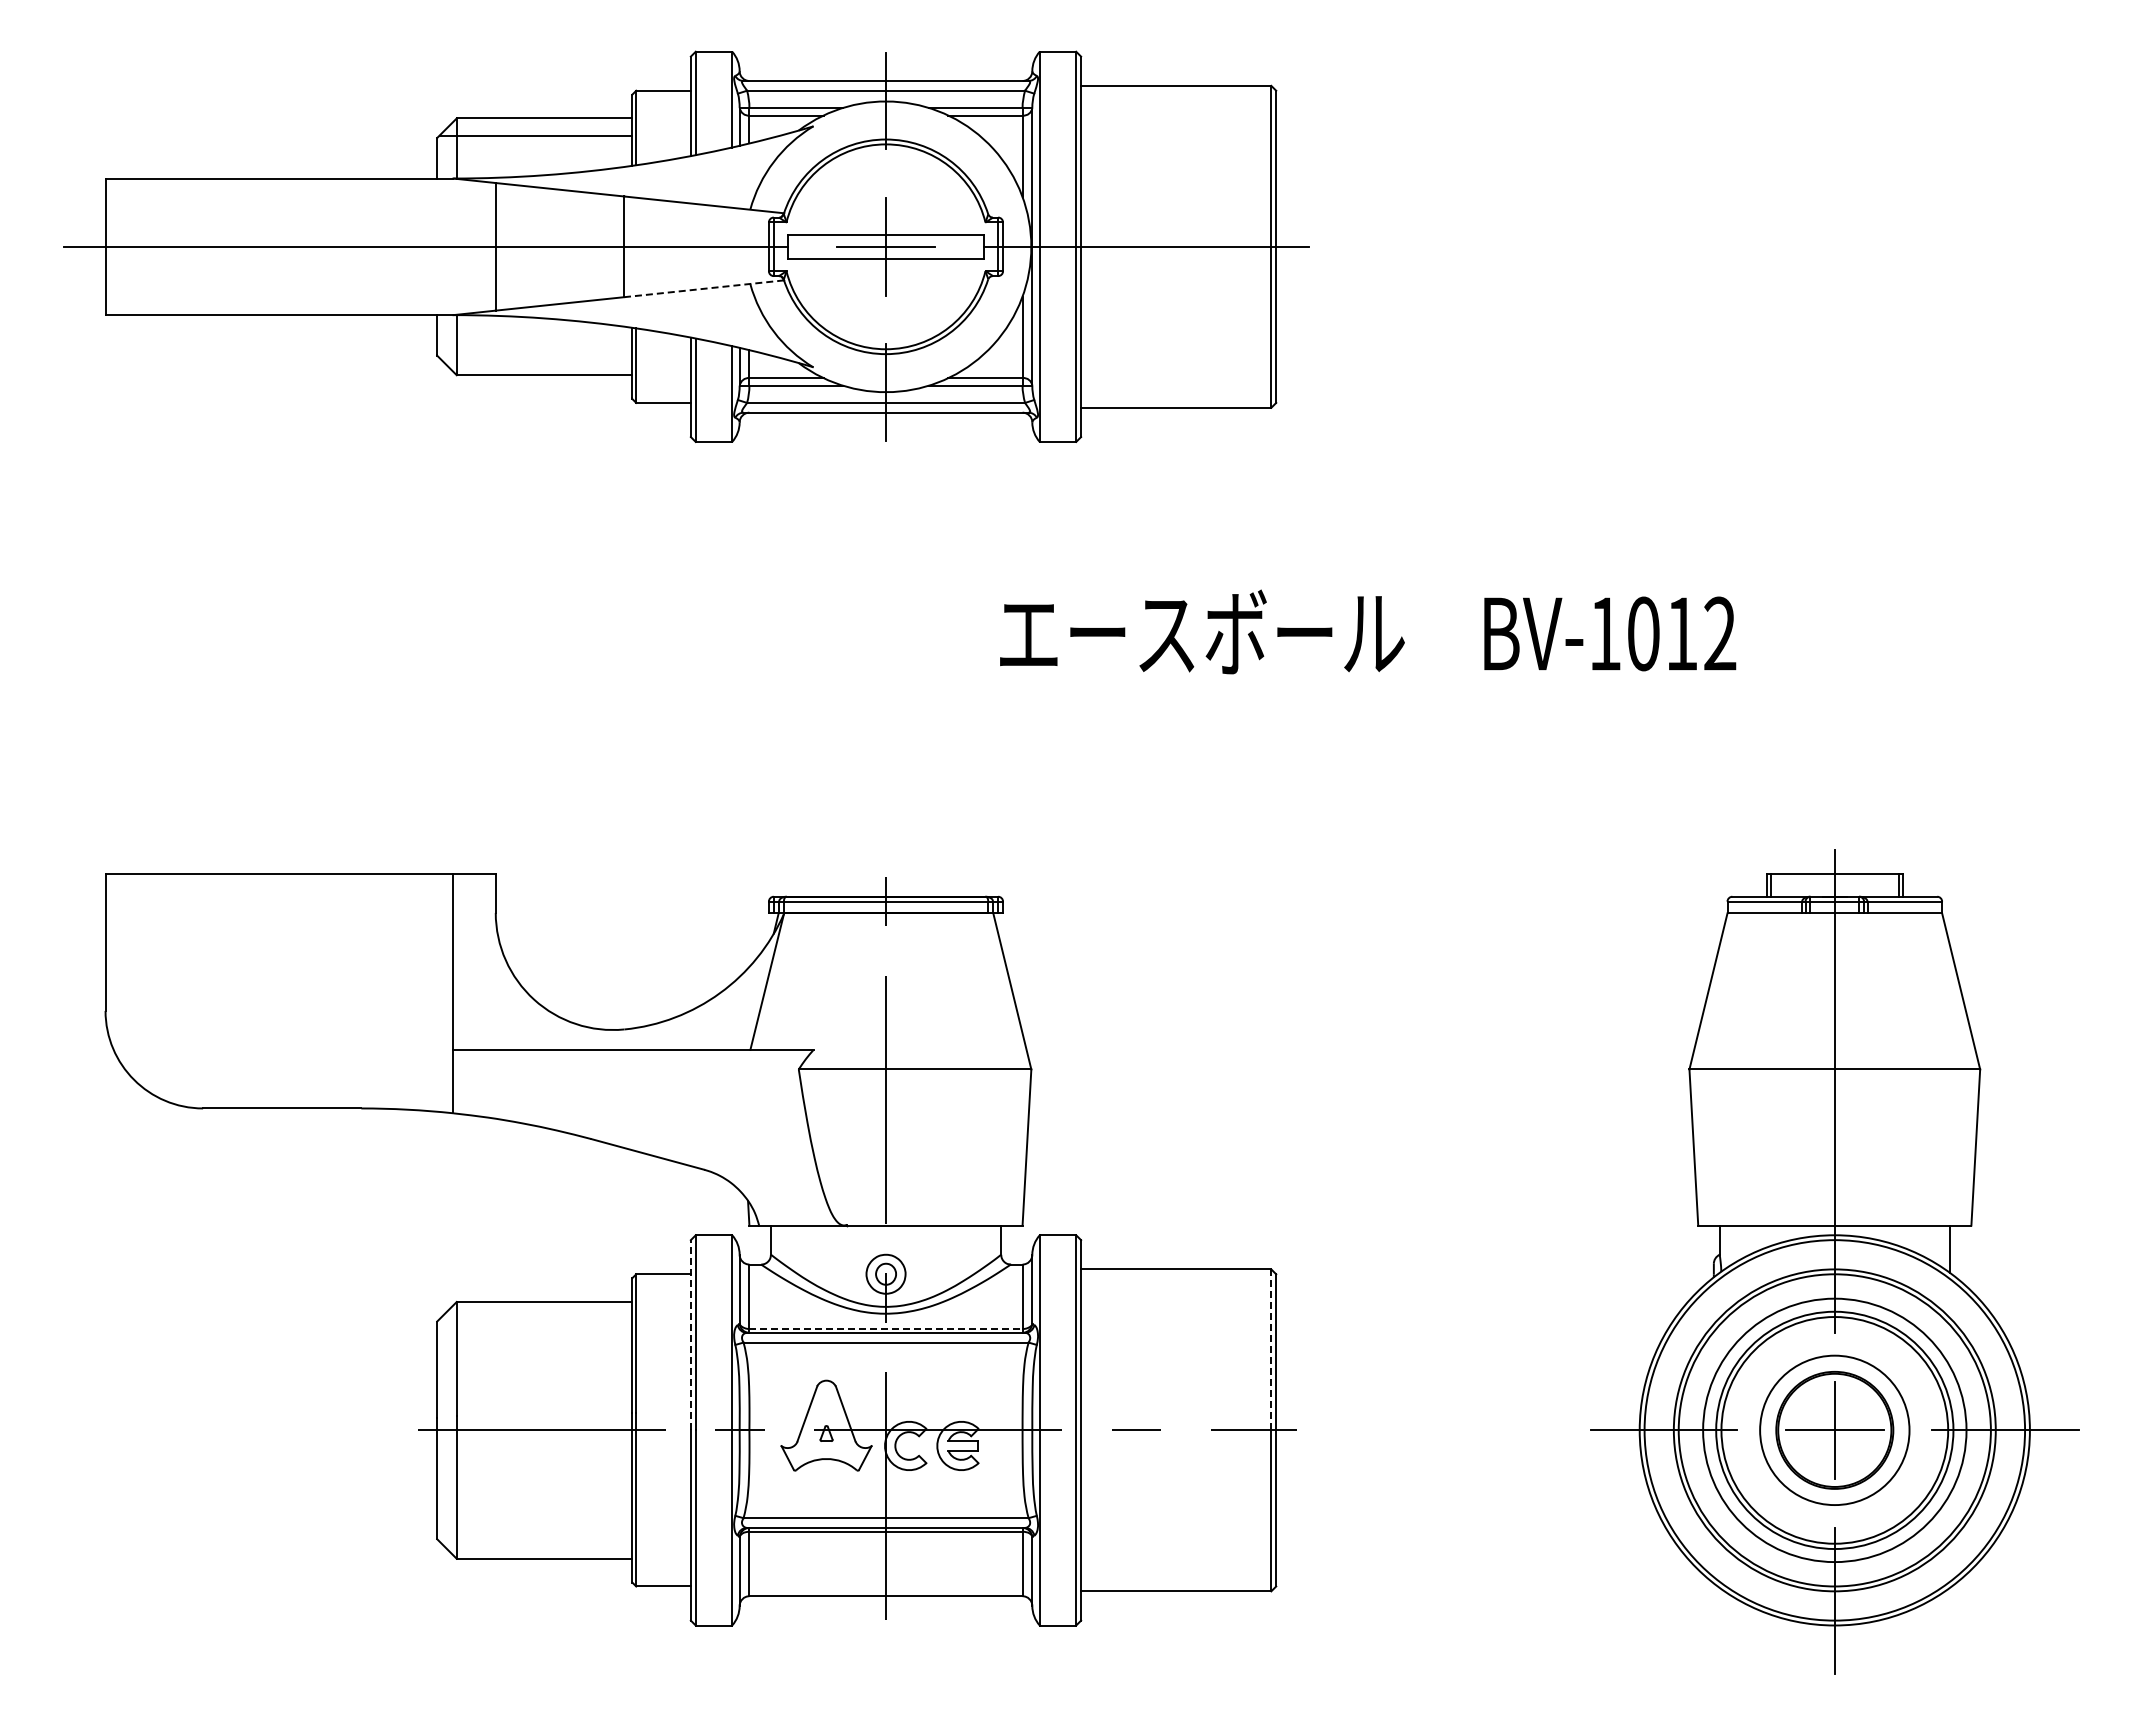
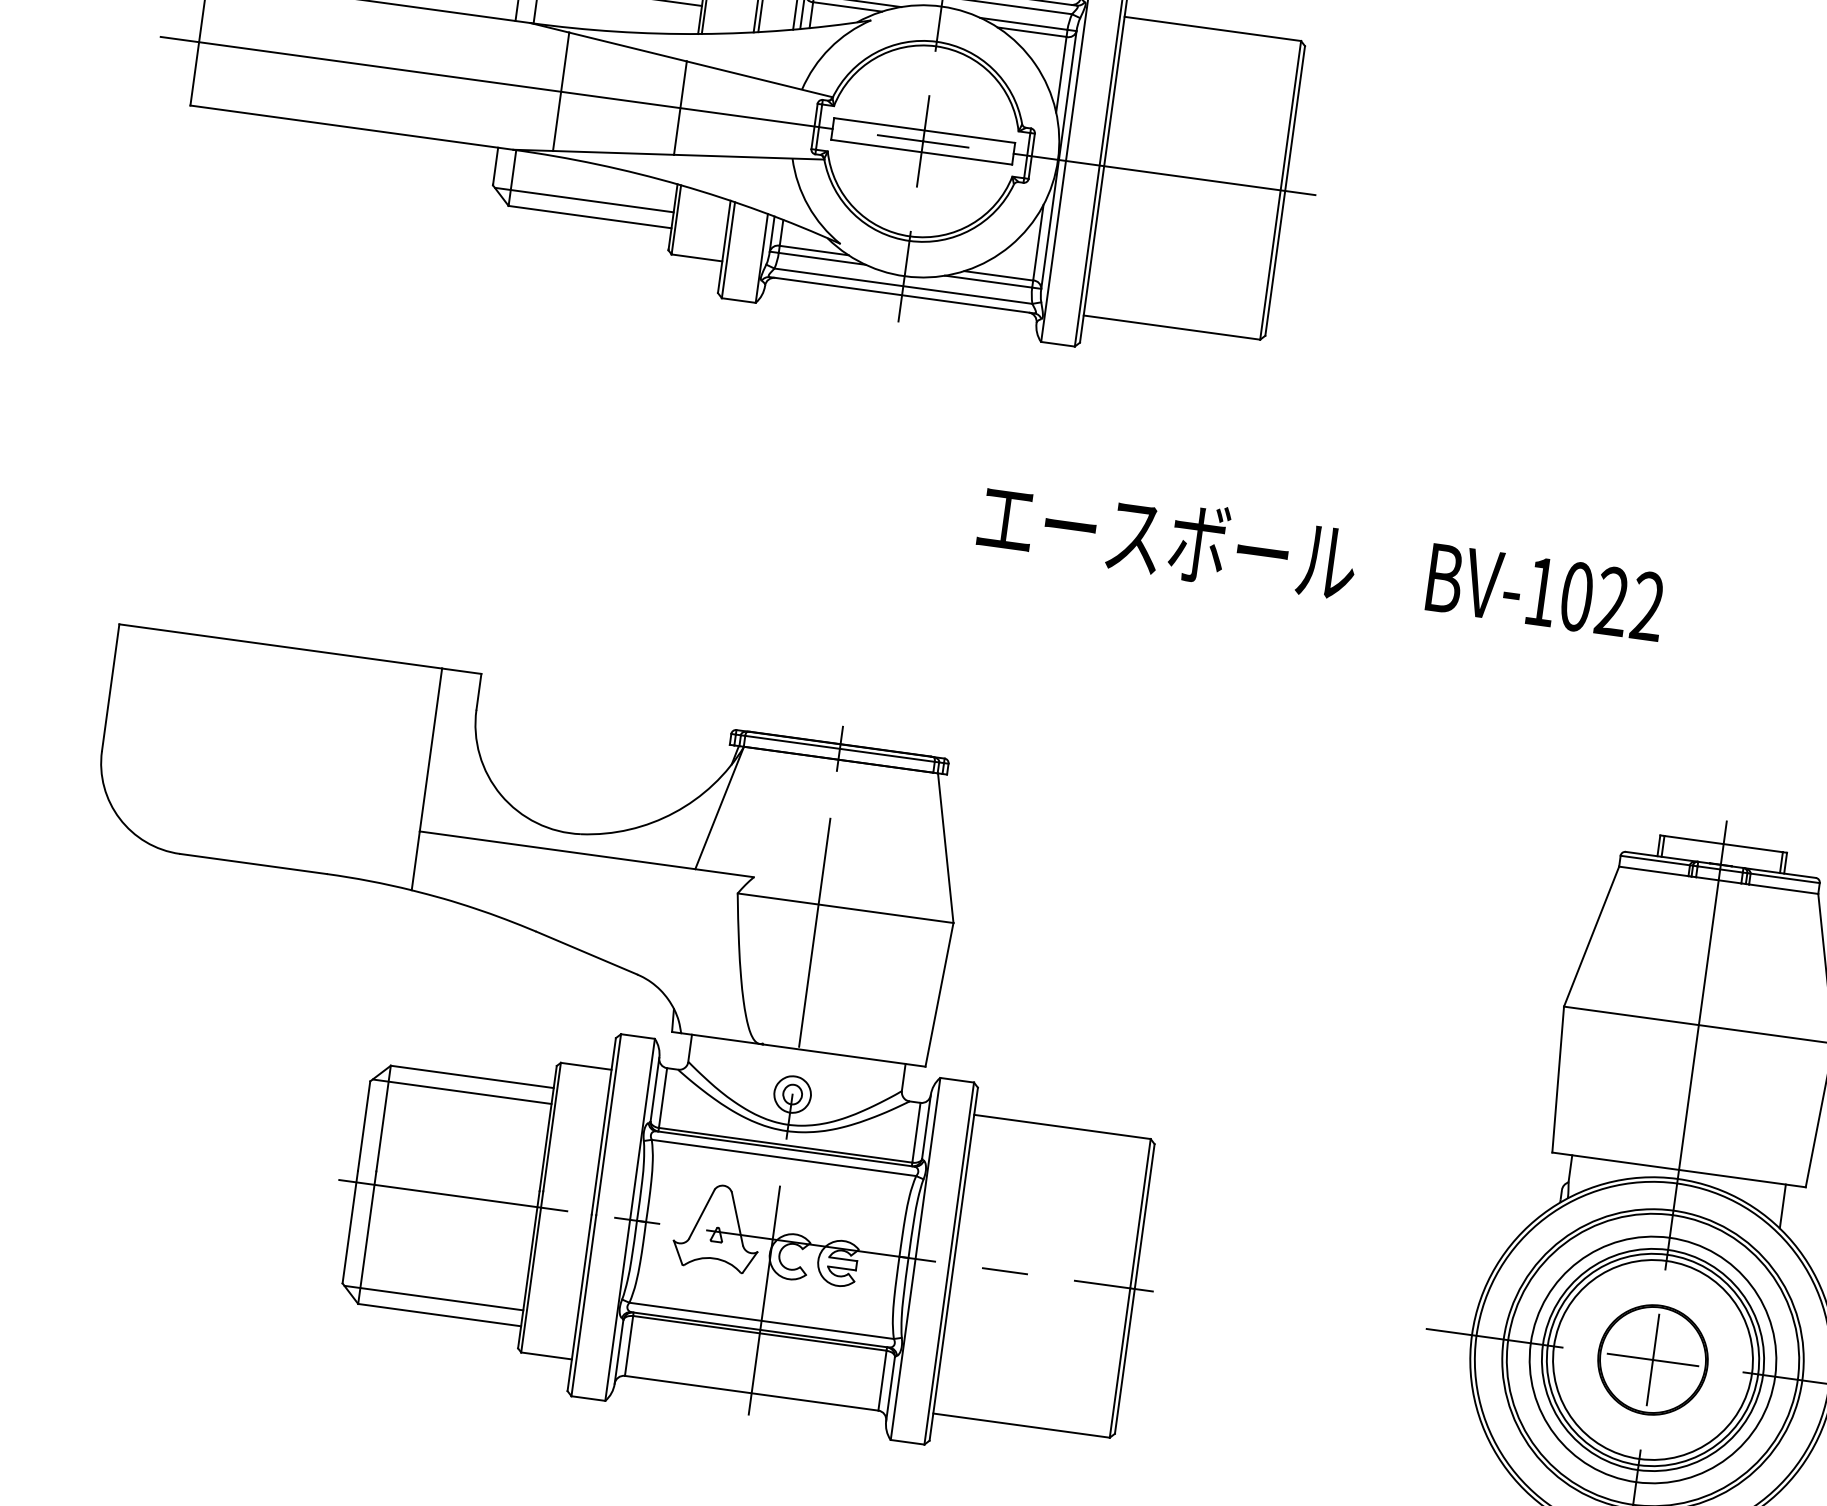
line: (703, 288) -> (748, 156), dashed -> solid
line: (535, 358) -> (583, 200), added
text: (1681, 633) -> (1612, 601), BV-1012 -> BV-1022
line: (535, 1319) -> (461, 1091), added
line: (885, 1328) -> (785, 1144), dashed -> solid
line: (690, 1334) -> (603, 1125), dashed -> solid
line: (1271, 1349) -> (1140, 1213), dashed -> solid
circle: (1834, 1430) -> (1652, 1360), size x1.43
line: (535, 1541) -> (433, 1297), added

